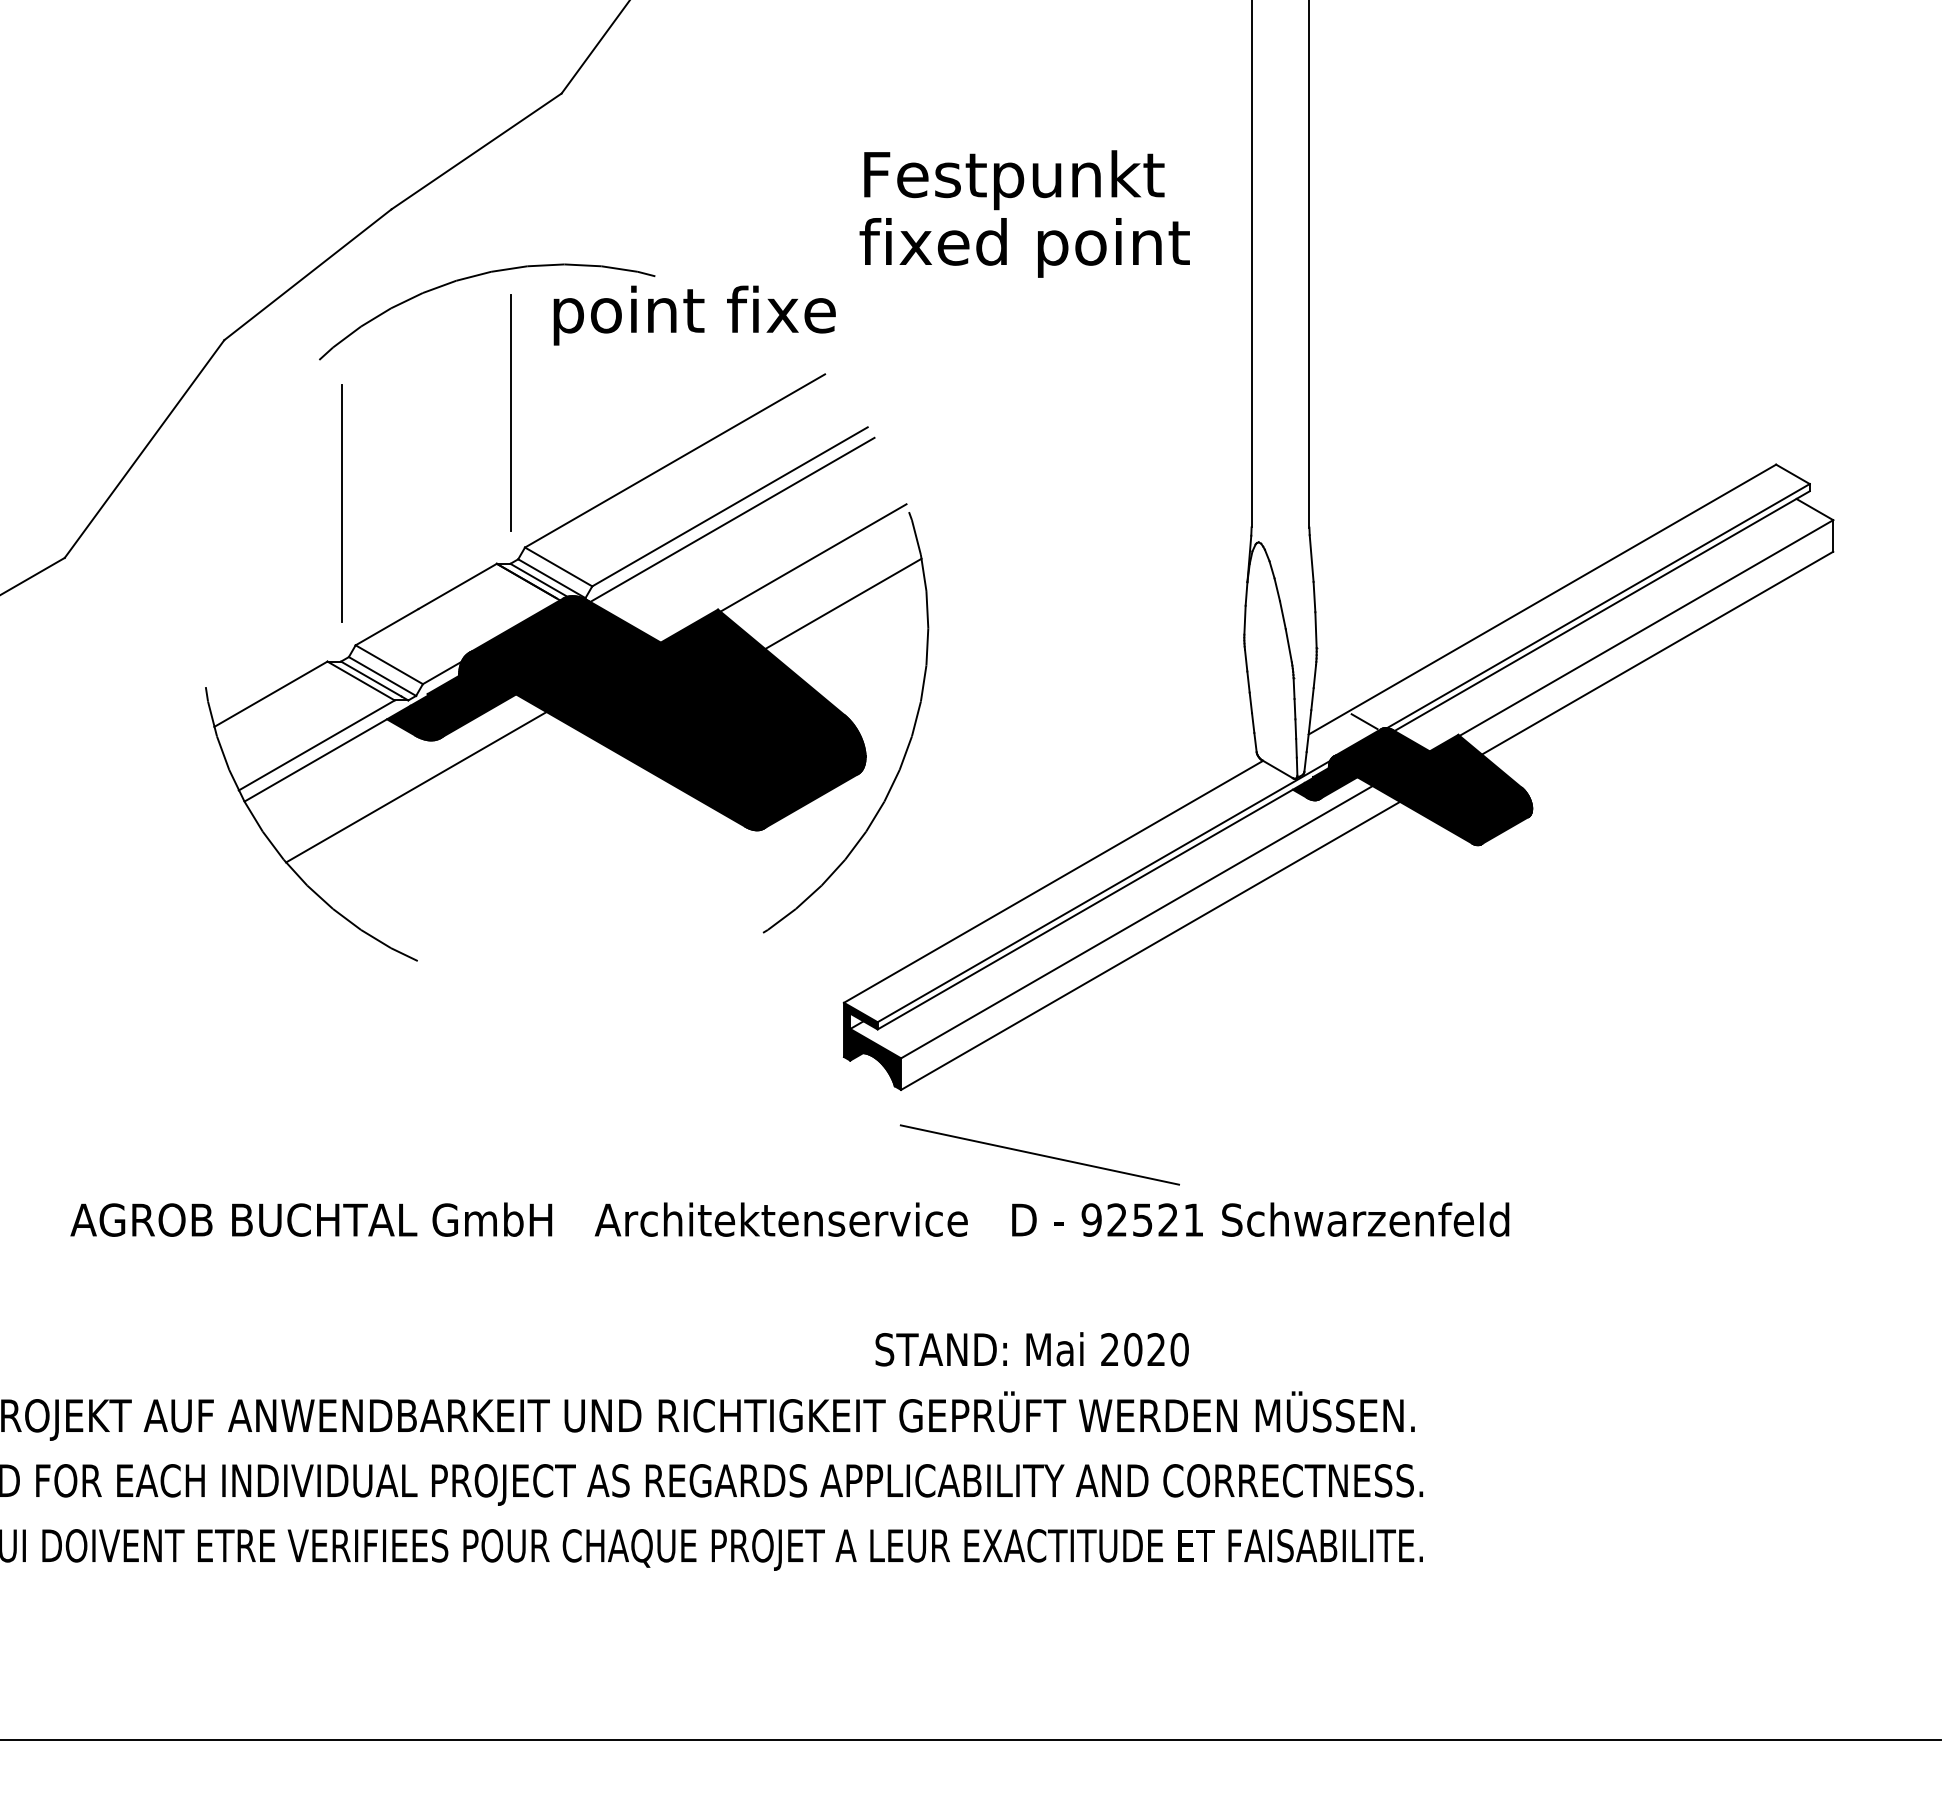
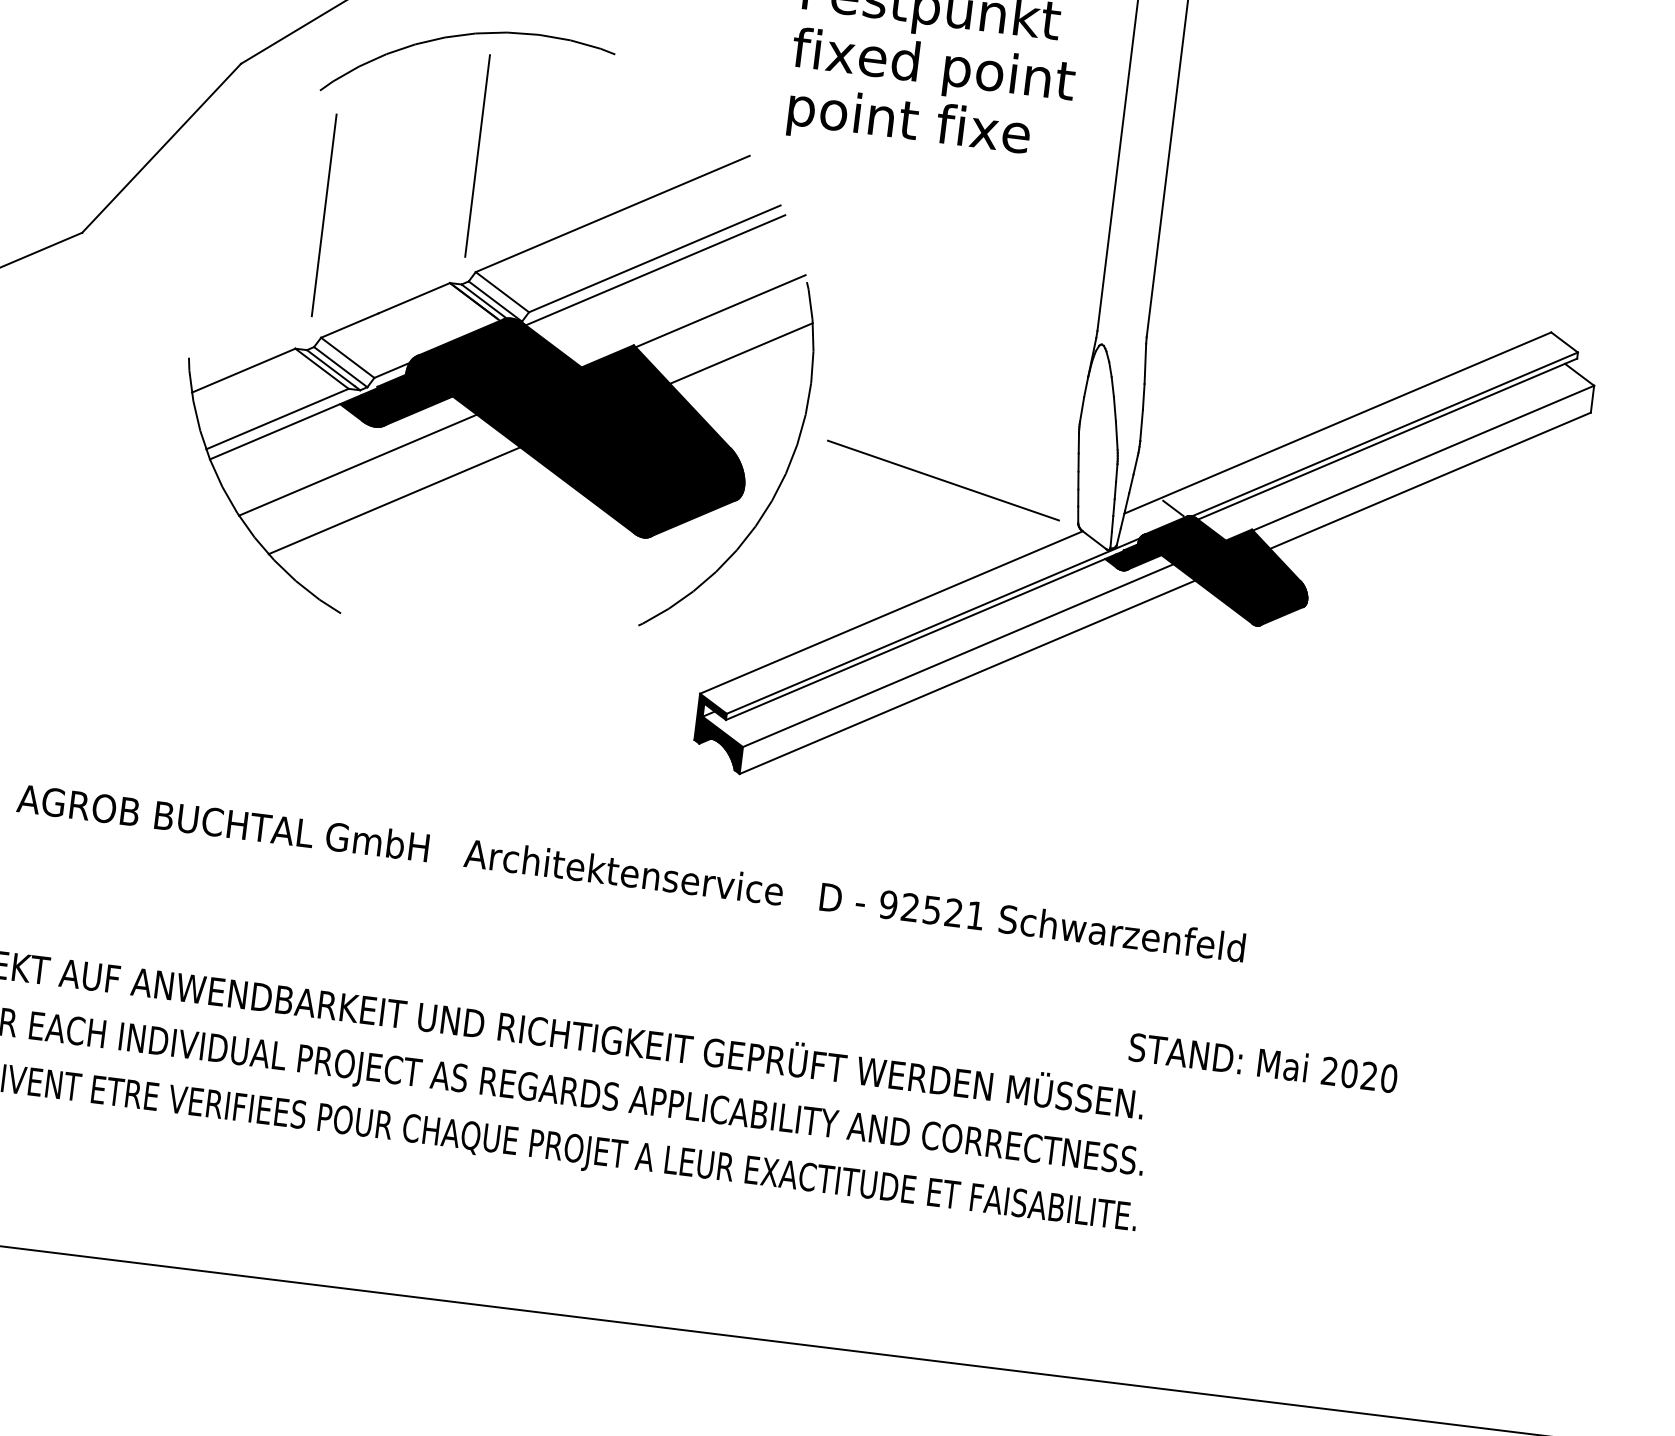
text: (694, 315) -> (908, 124), moved
line: (463, 822) -> (394, 500), added
line: (1039, 1154) -> (943, 480), moved
text: (1031, 1349) -> (1262, 1062), moved

